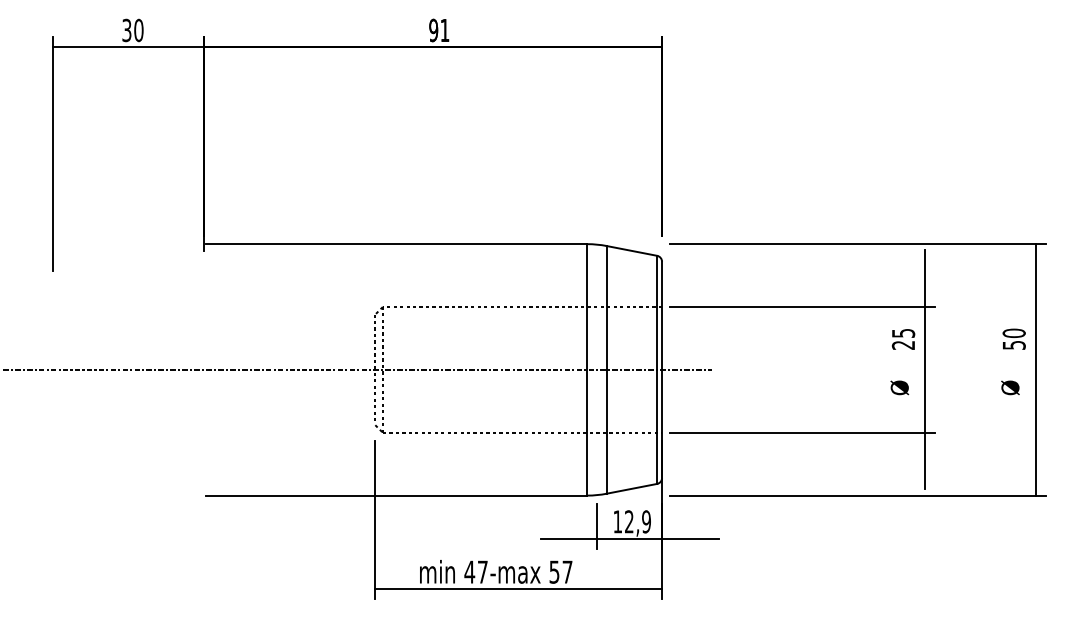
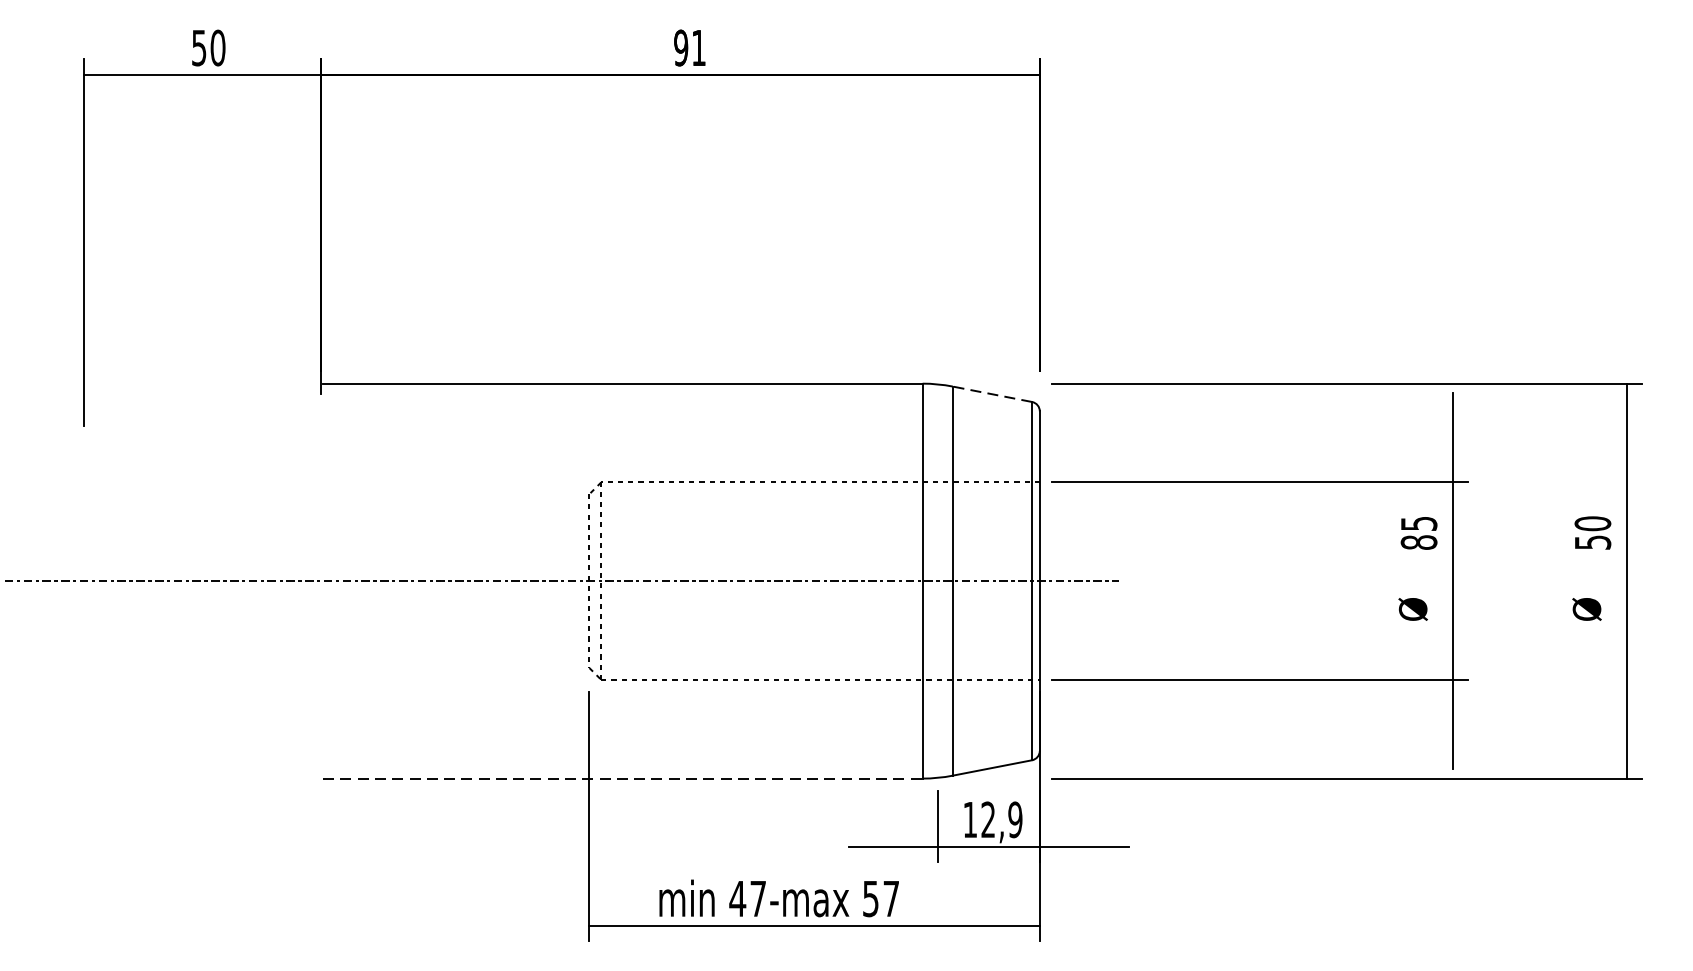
text: (126, 29) -> (198, 46), 30 -> 50
line: (631, 250) -> (991, 393), solid -> dashed
text: (903, 344) -> (1419, 541), 25 -> 85
line: (396, 495) -> (622, 778), solid -> dashed

